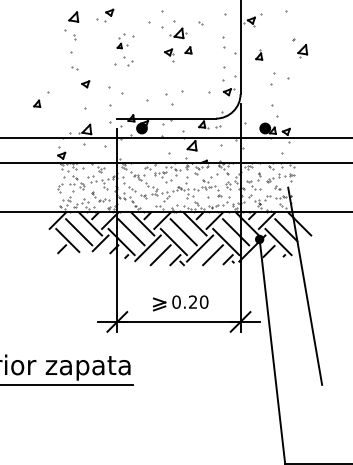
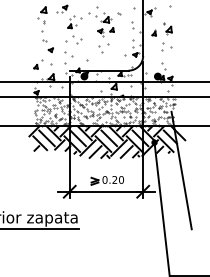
part: (299, 47) -> (167, 28), moved
part: (123, 49) -> (73, 29), size x1.43
part: (173, 98) -> (103, 48), moved
part: (41, 99) -> (38, 64), moved

